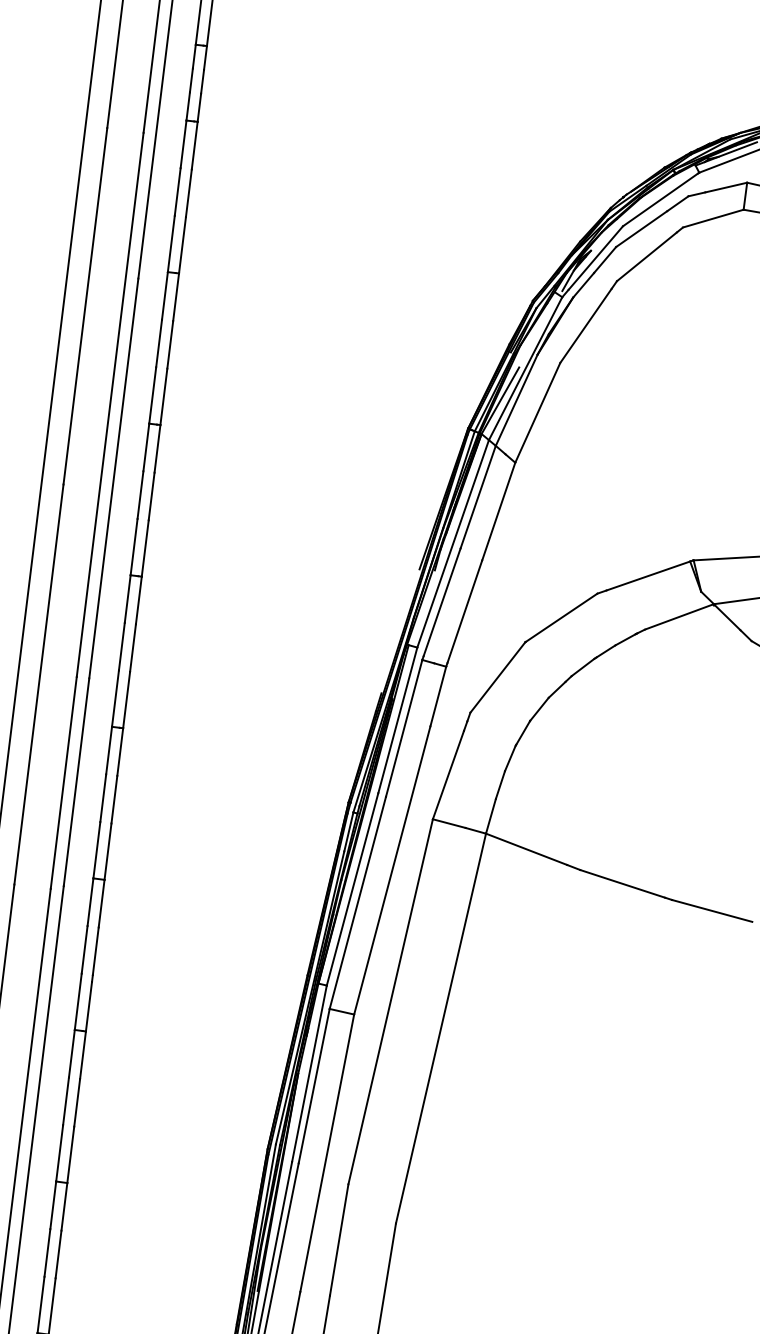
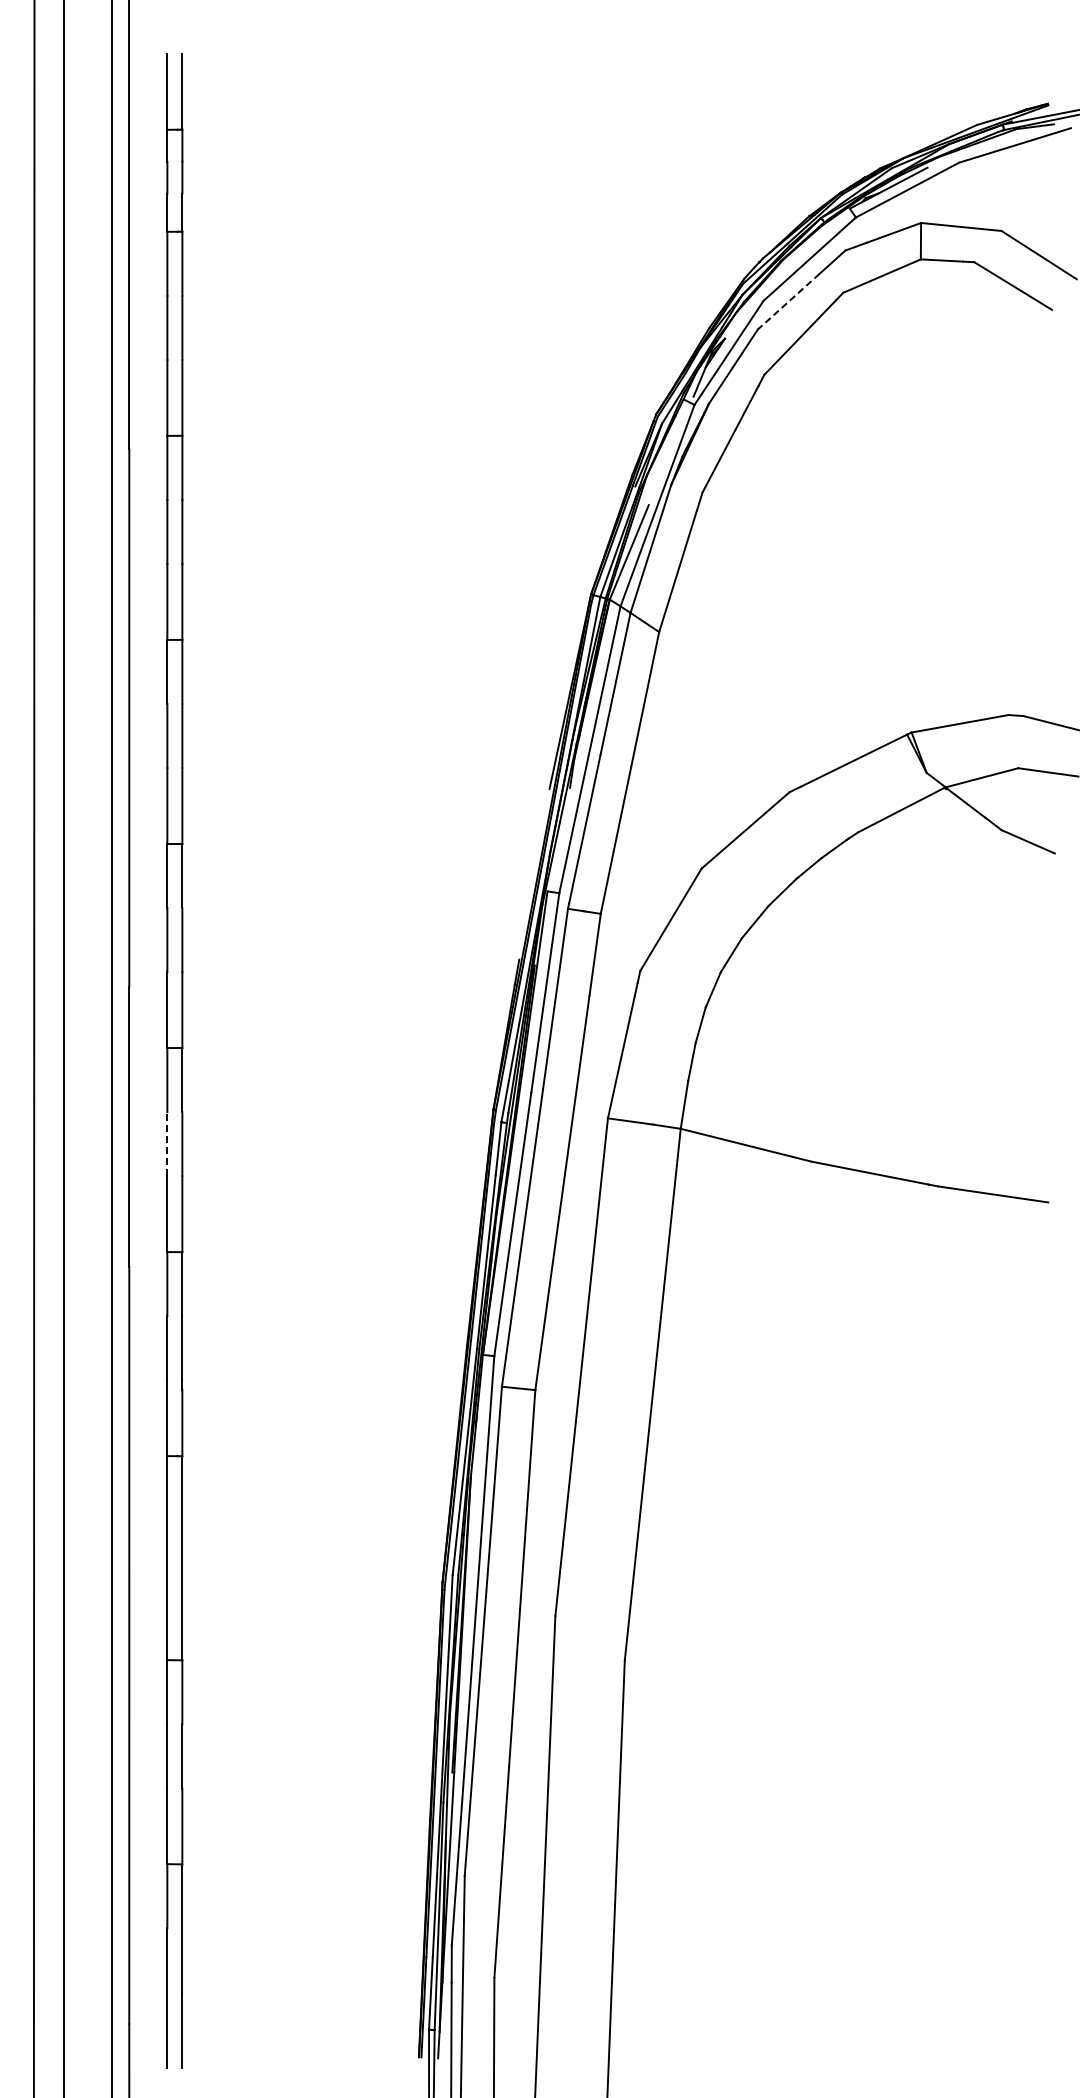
line: (641, 228) -> (788, 301), solid -> dashed
line: (103, 797) -> (167, 1143), solid -> dashed

